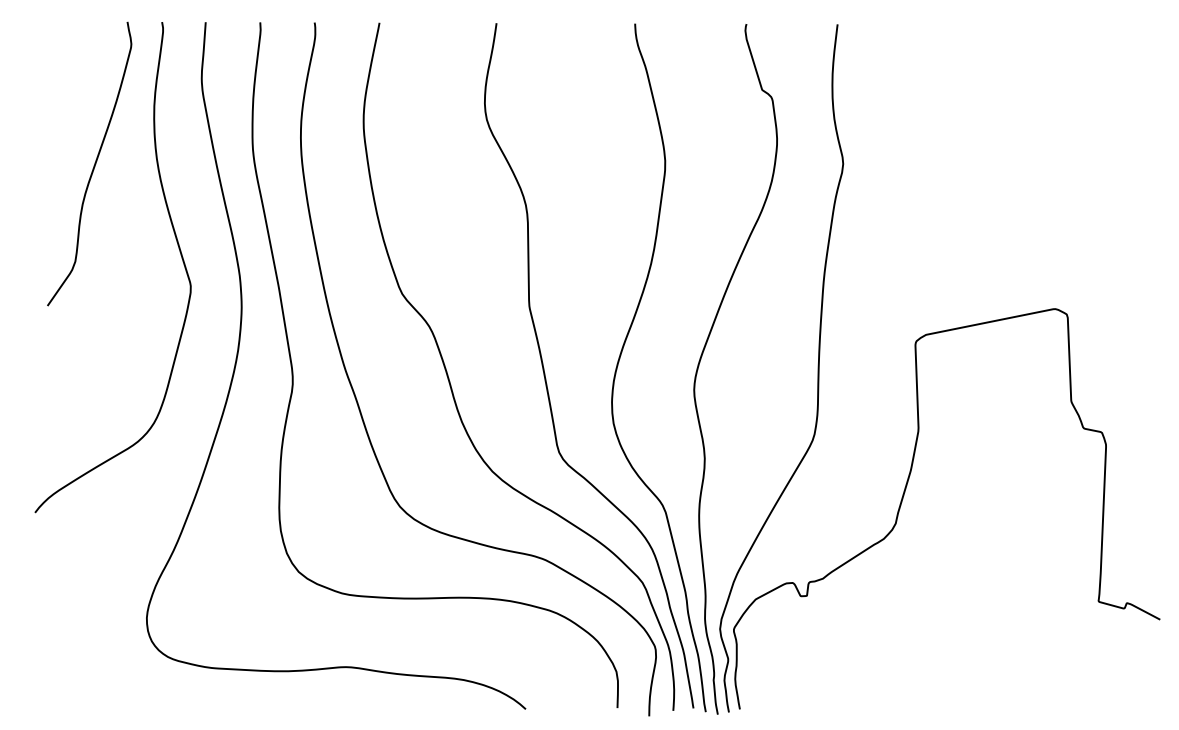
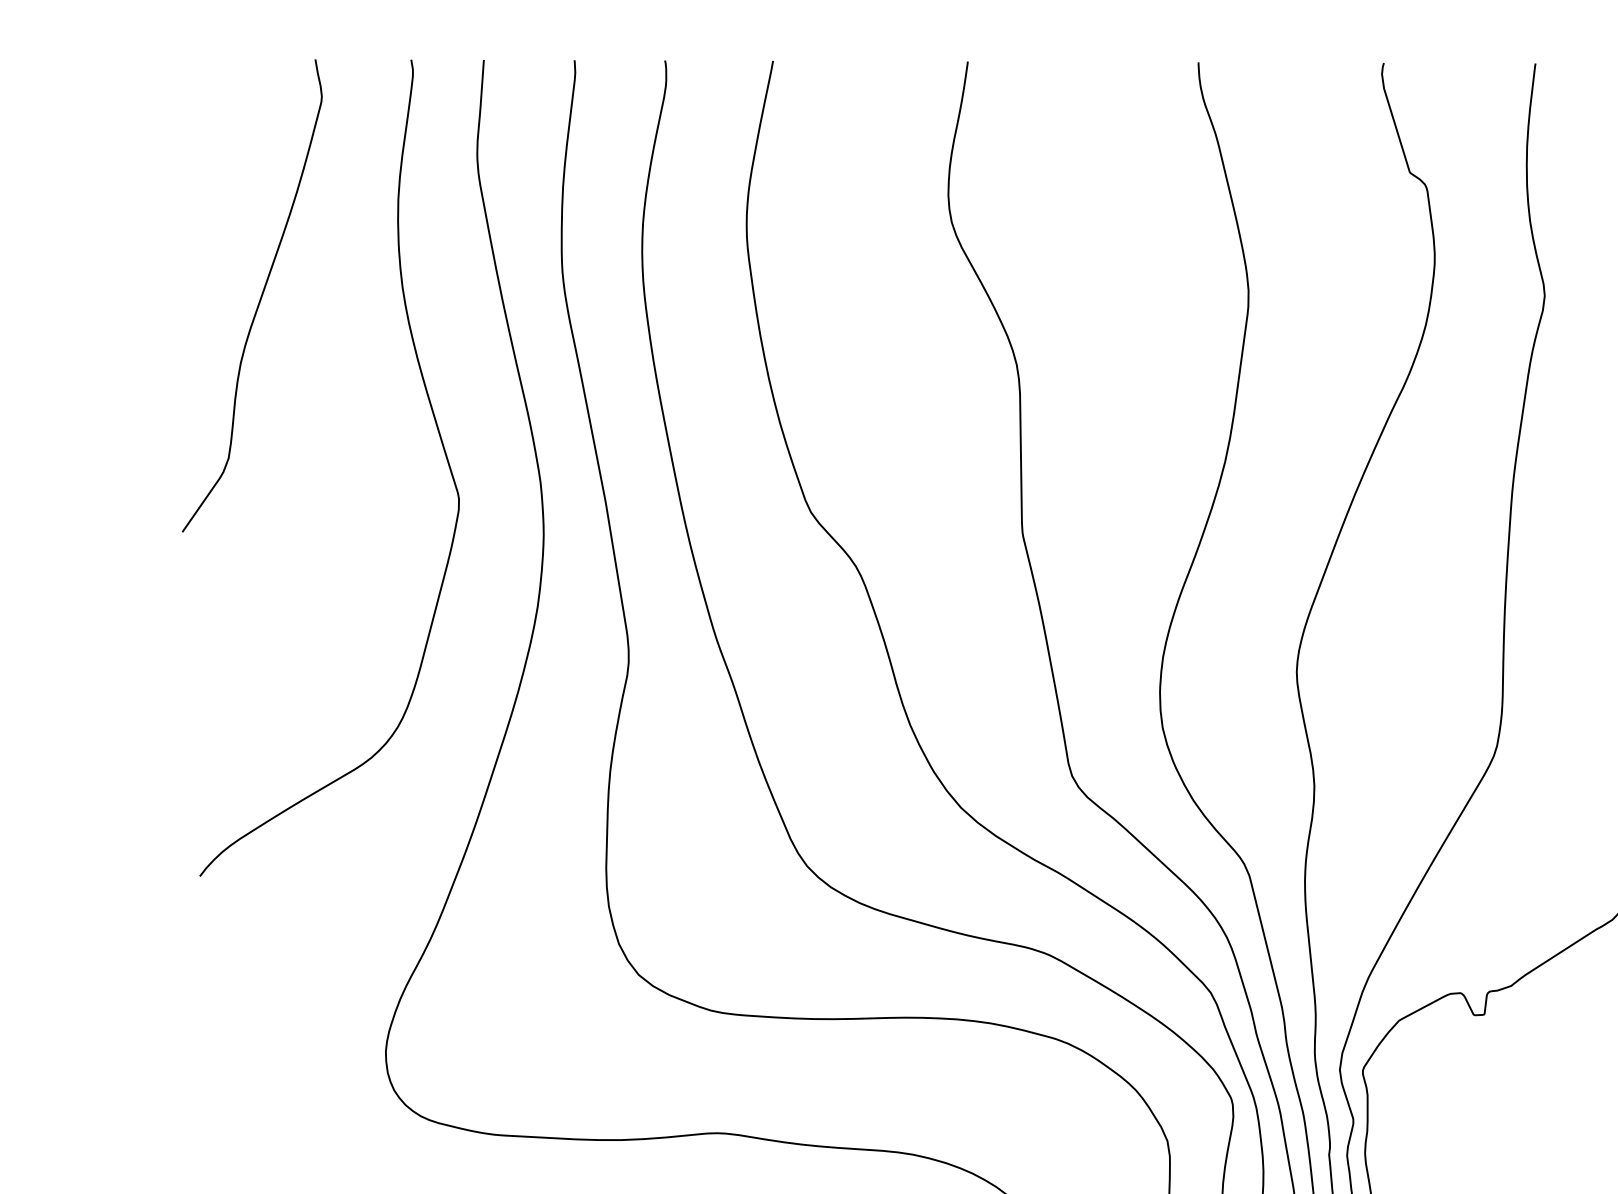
curve: (93, 165) -> (258, 298), moved

